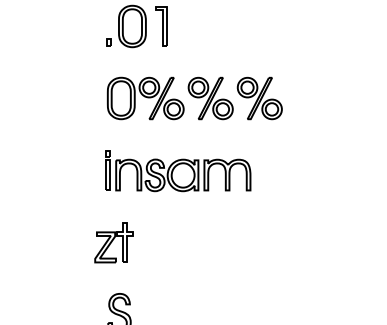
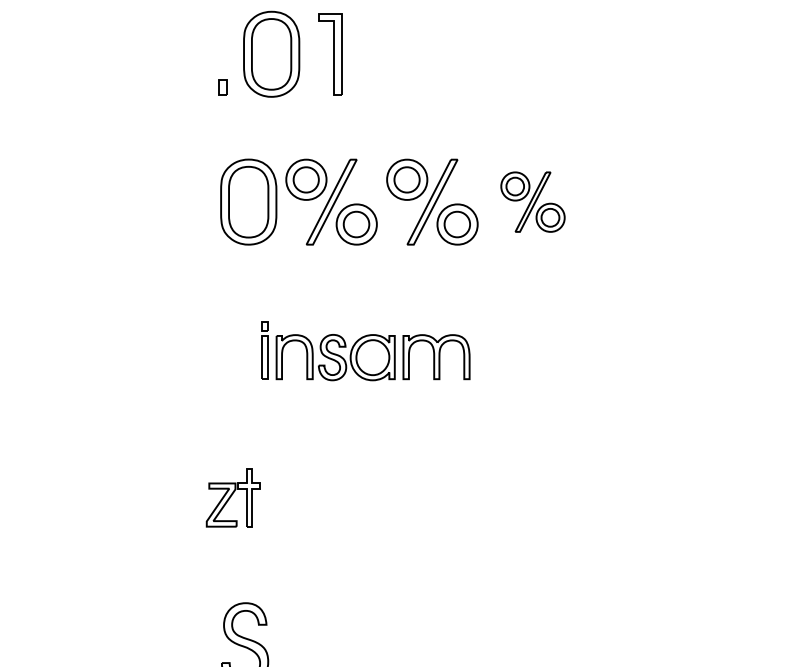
part: (259, 98) -> (532, 202), size x0.7
part: (178, 171) -> (366, 351), size x0.7
part: (113, 242) -> (232, 497), size x0.7

